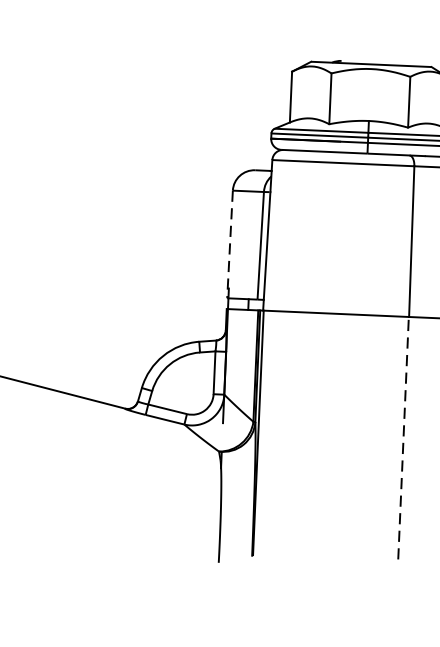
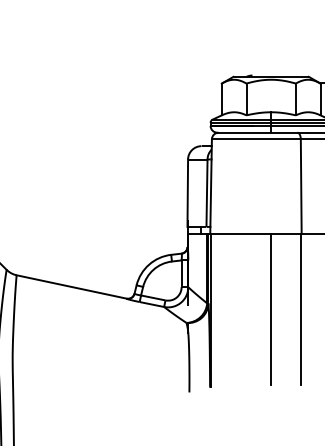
line: (229, 244) -> (187, 193), dashed -> solid
line: (355, 436) -> (271, 309), added
line: (403, 438) -> (301, 309), dashed -> solid

